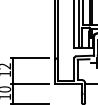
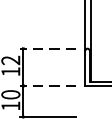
line: (29, 58) -> (47, 48), solid -> dashed
line: (29, 83) -> (47, 85), solid -> dashed

